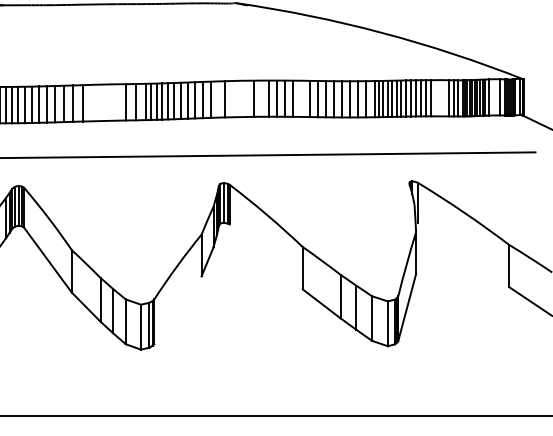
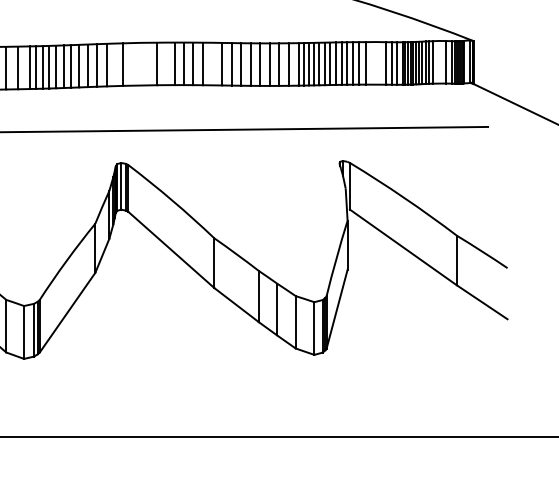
line: (463, 254) -> (403, 247), added
line: (265, 256) -> (170, 249), added
line: (177, 310) -> (67, 312), added

